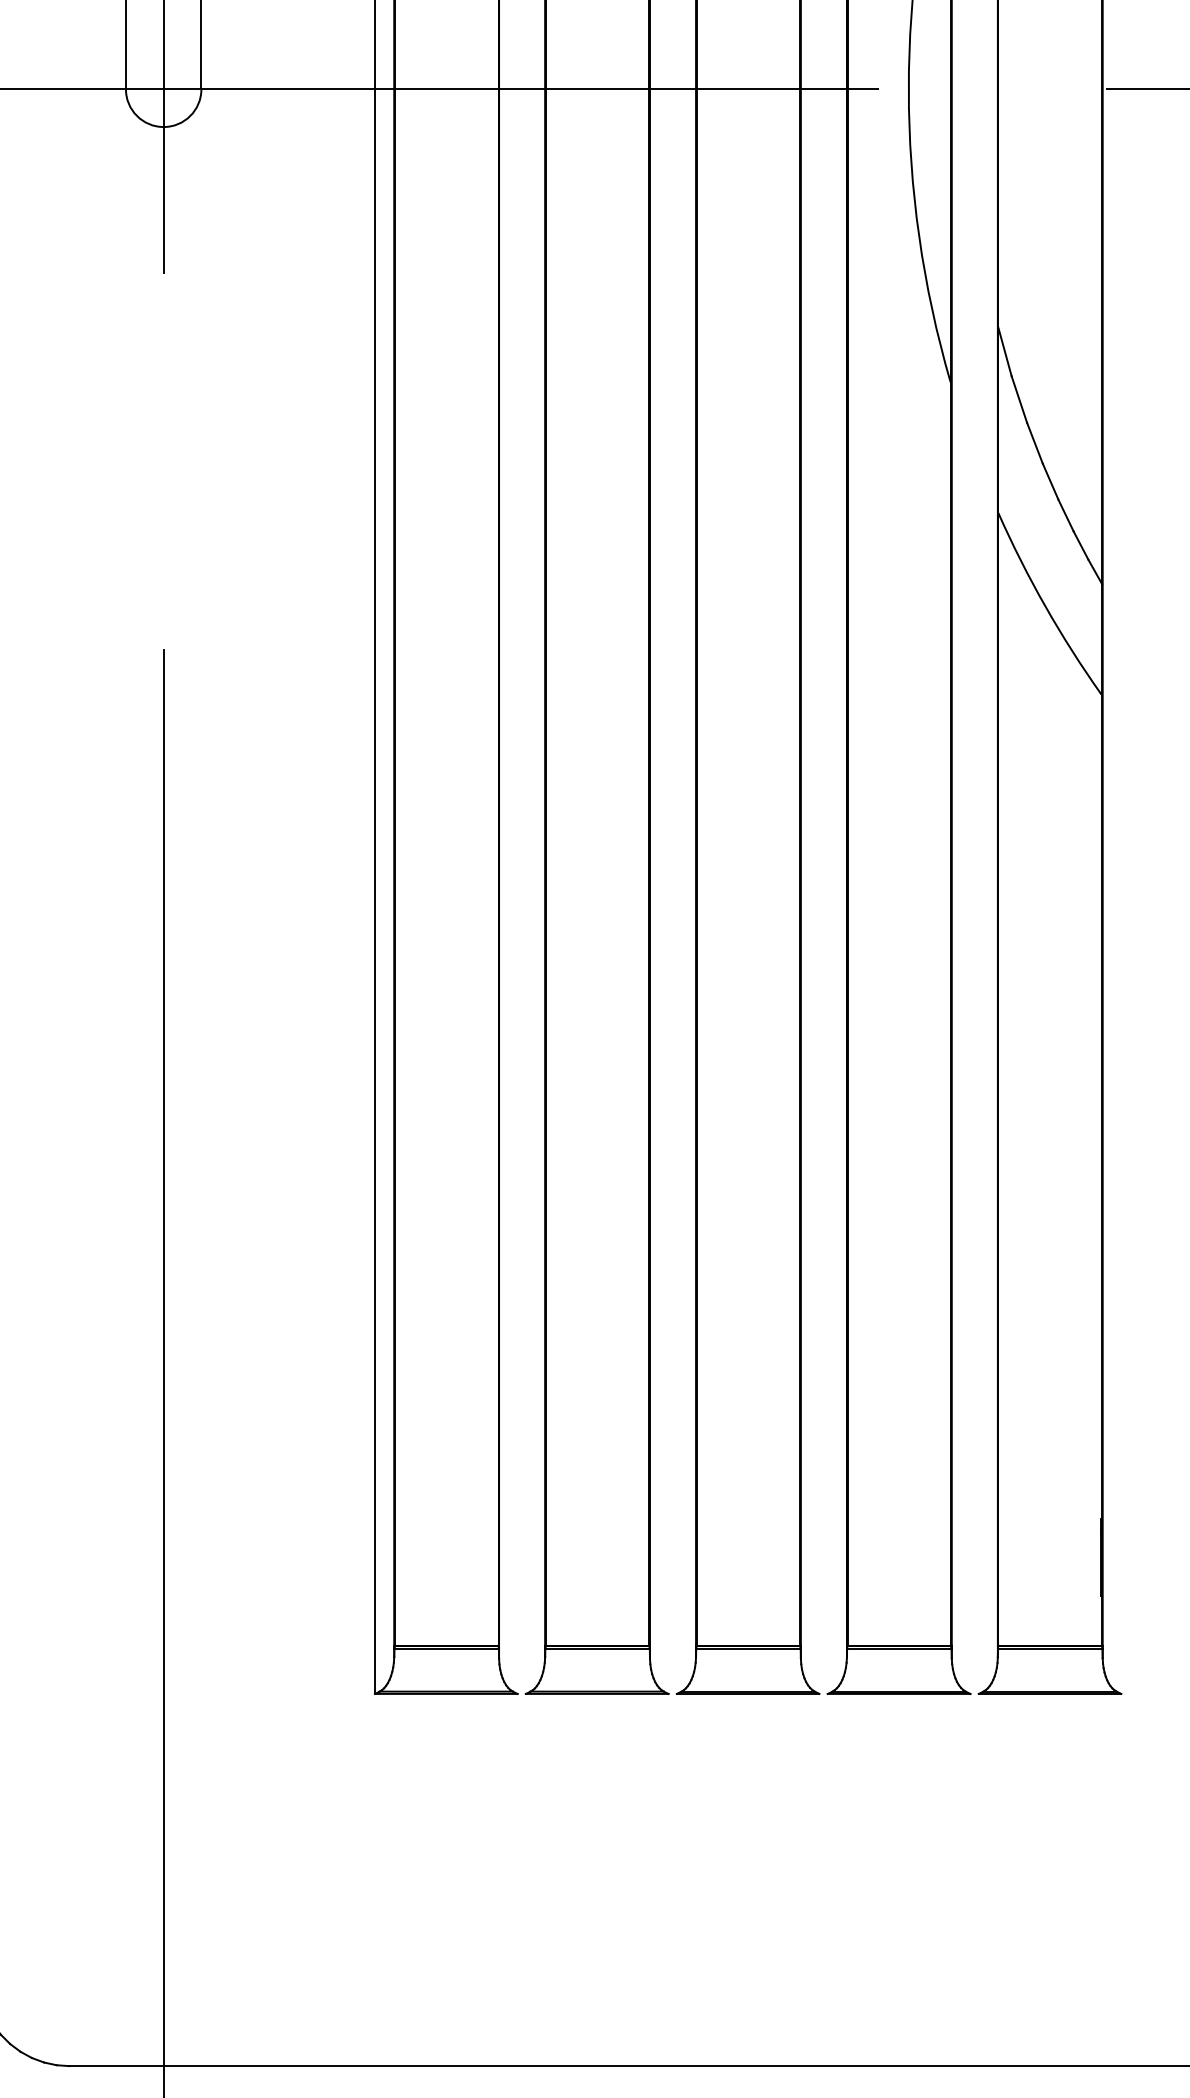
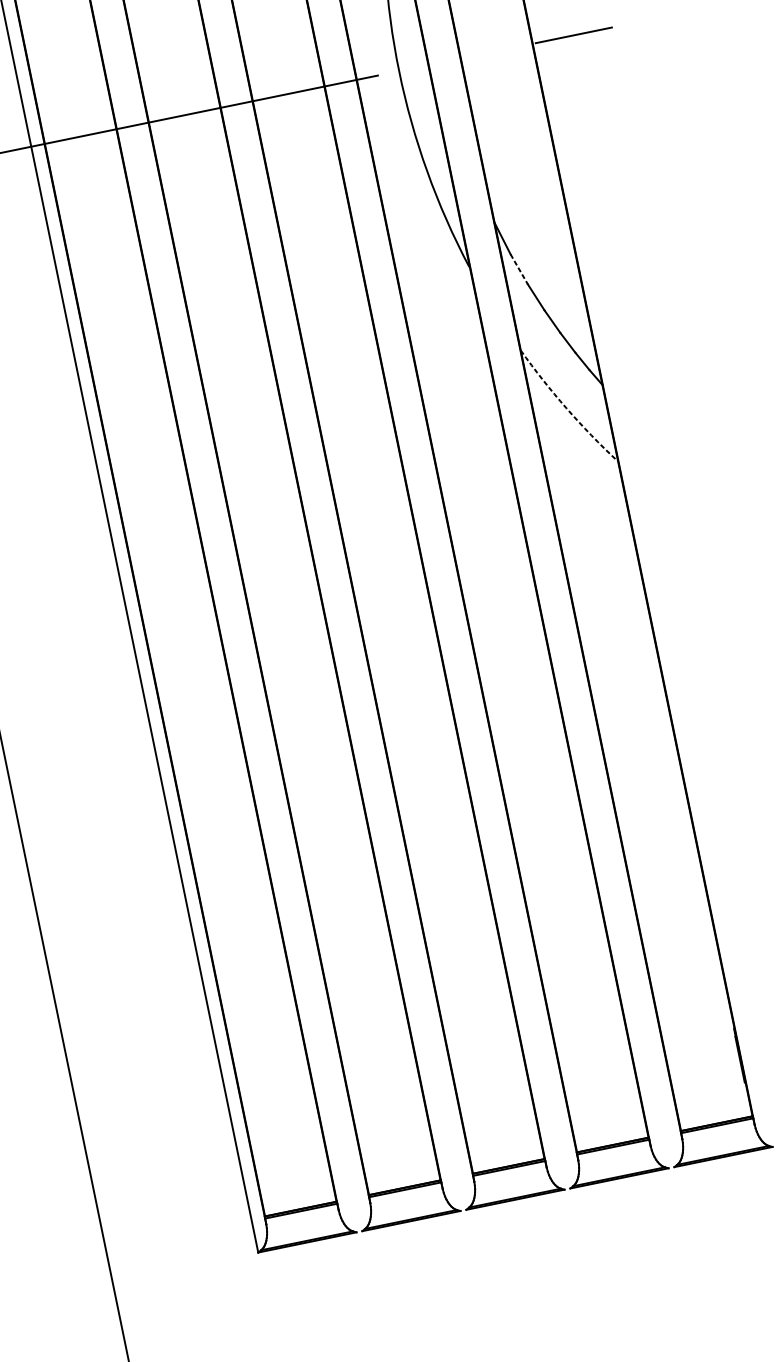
line: (1019, 399) -> (519, 269), solid -> dashed
arc: (1045, 606) -> (566, 408), solid -> dashed

